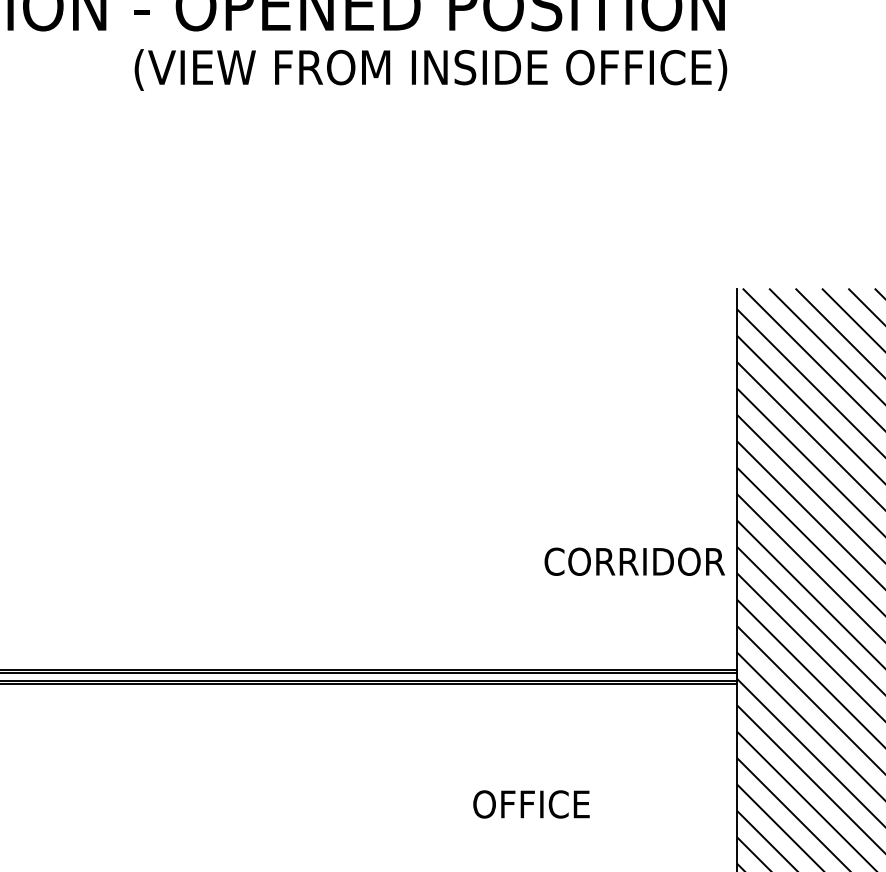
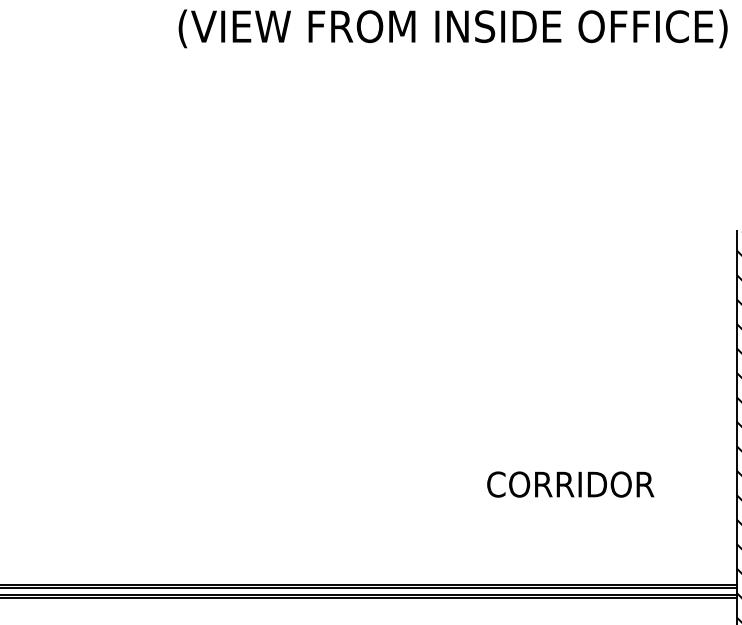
text: (634, 561) -> (570, 484), moved

